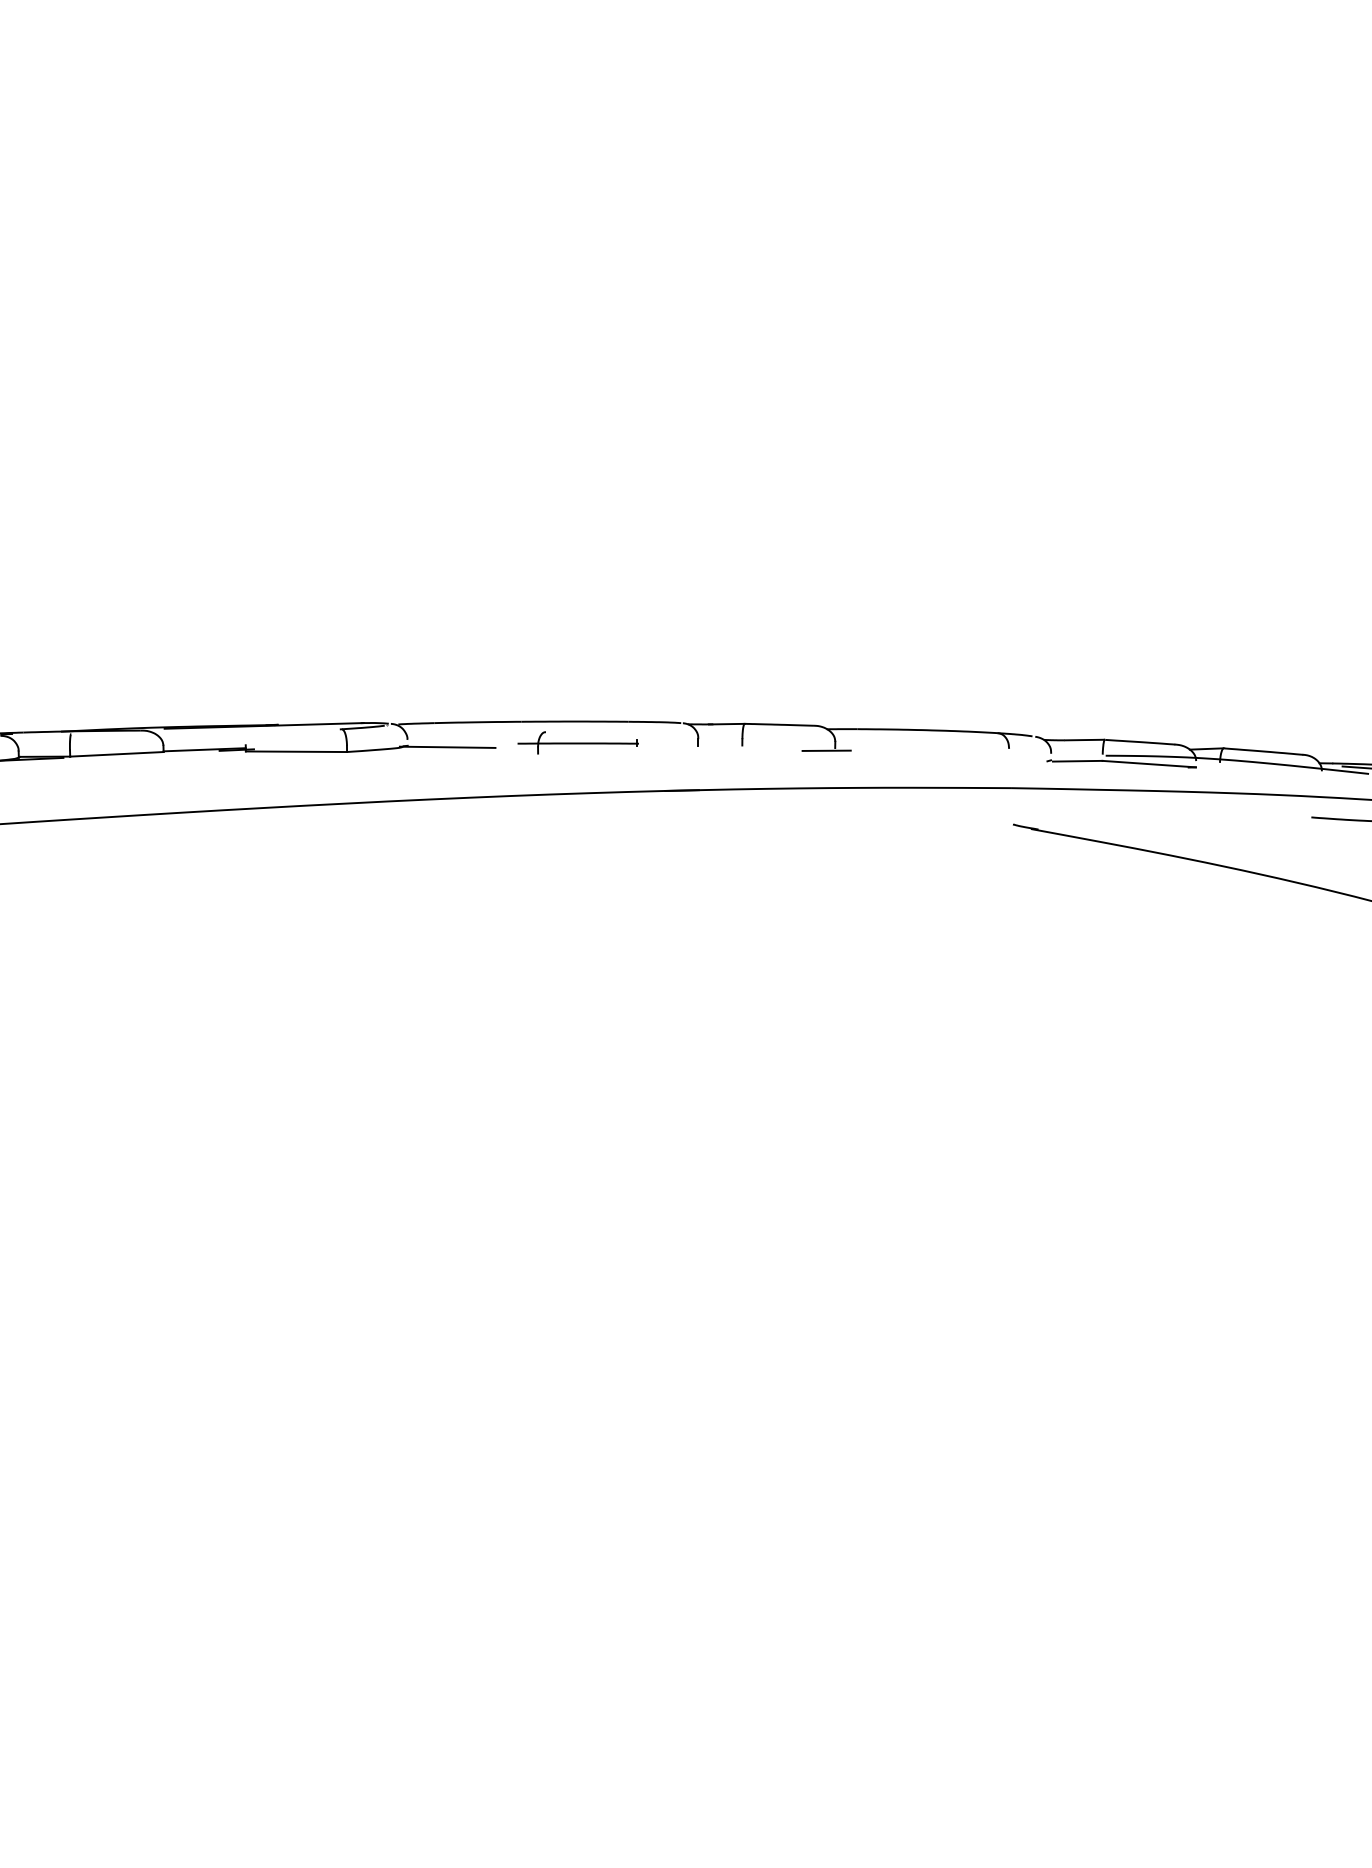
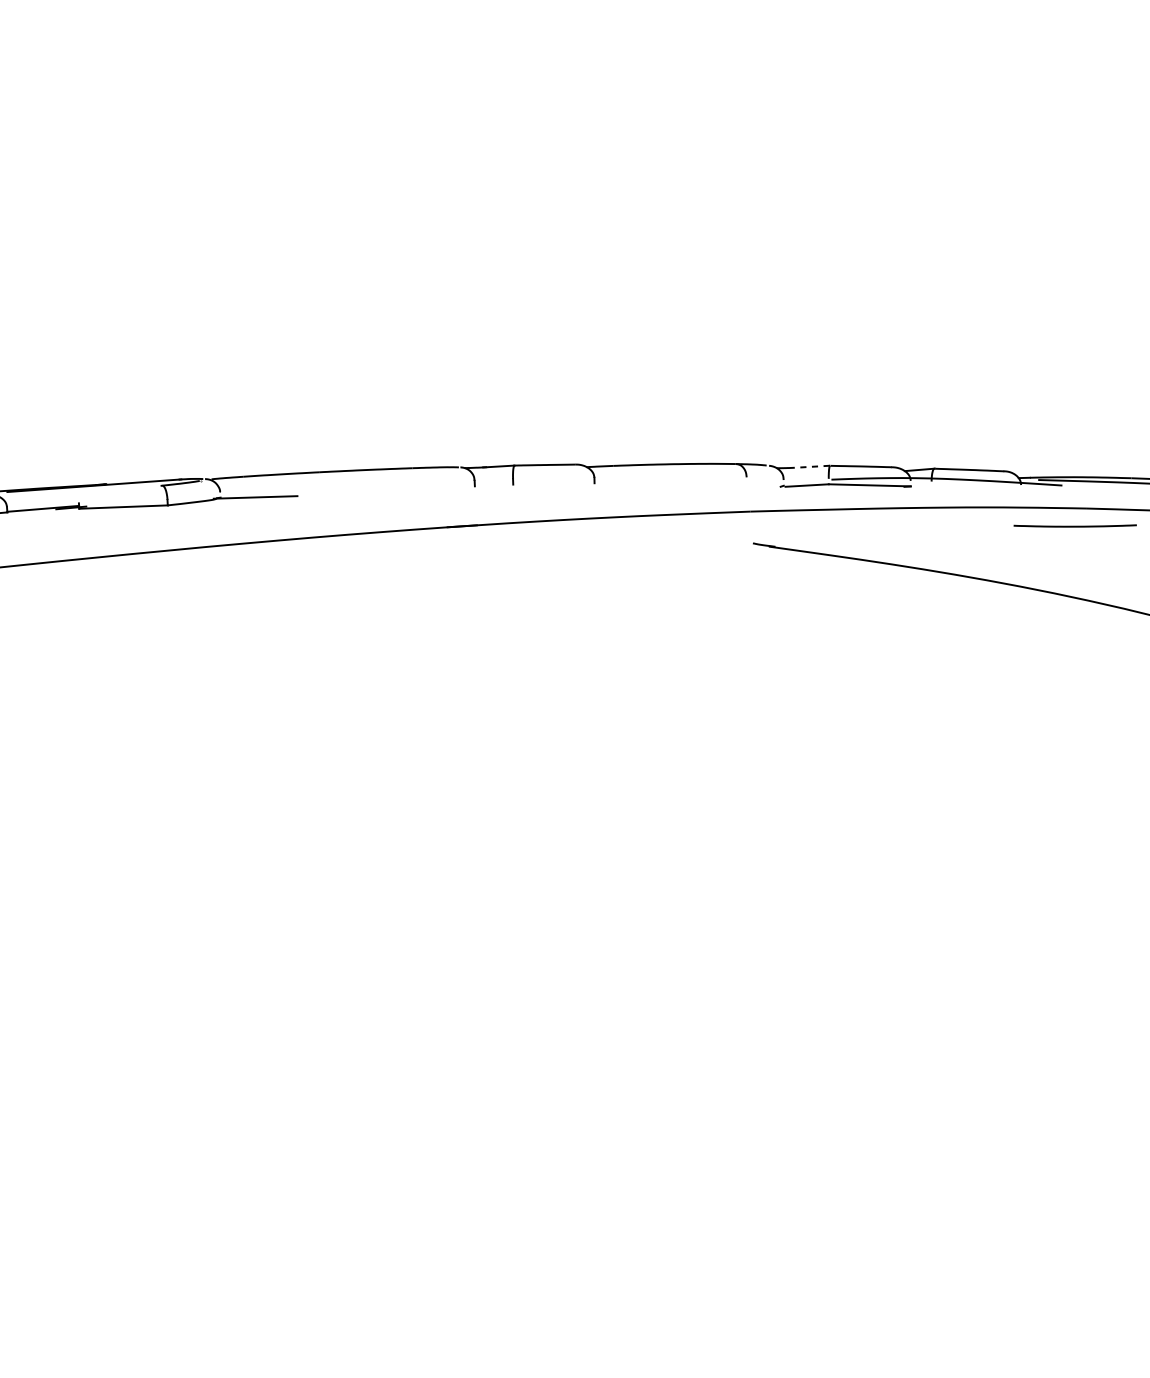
line: (1084, 740) -> (812, 467), solid -> dashed
part: (577, 742) -> (368, 488), removed
line: (826, 750) -> (587, 485), removed

